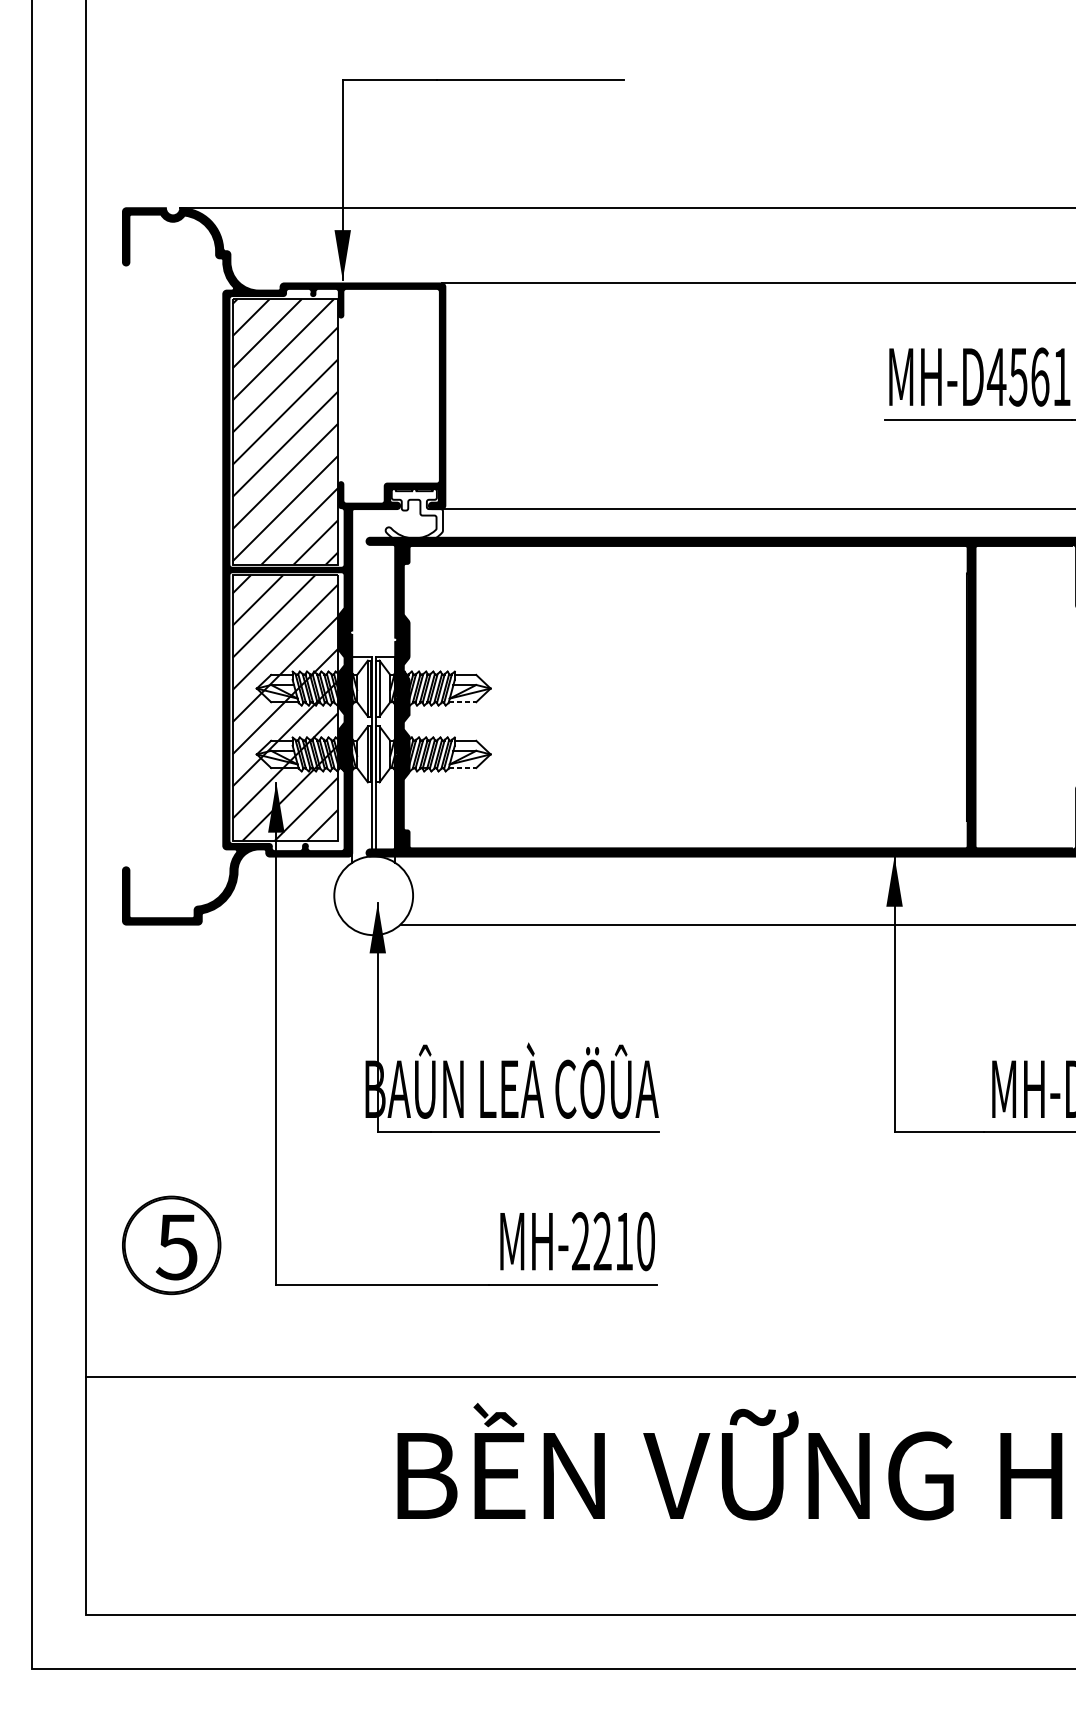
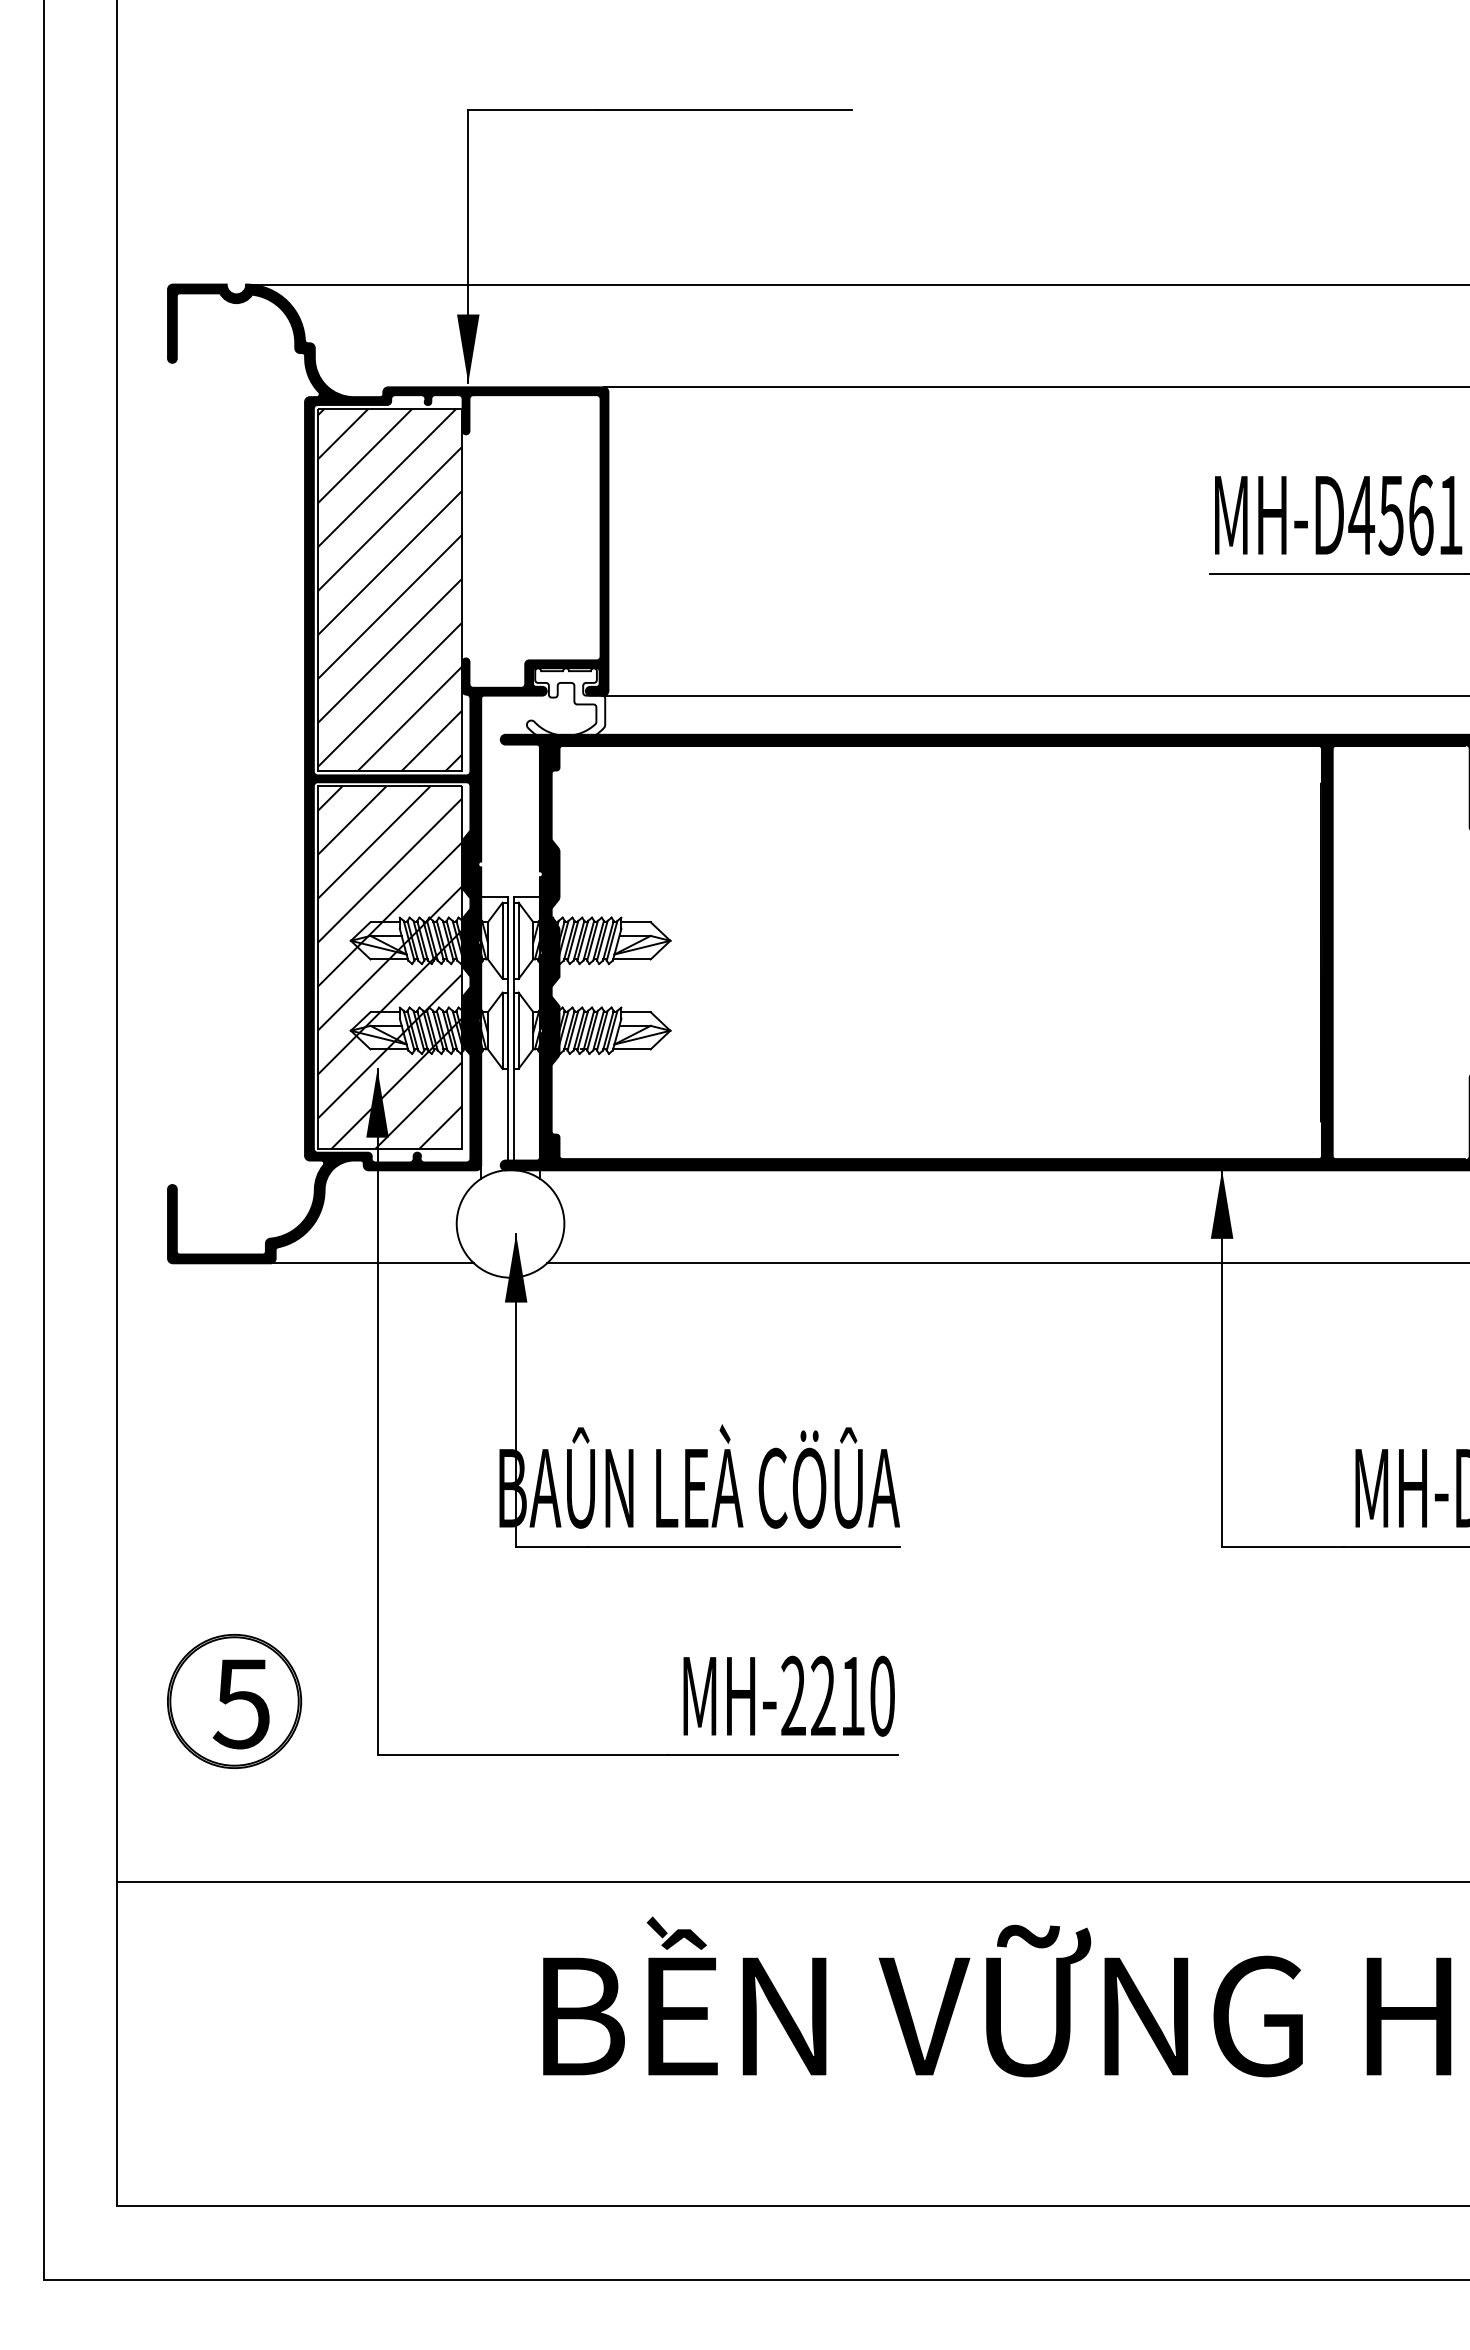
line: (462, 702) -> (631, 959), dashed -> solid
line: (462, 768) -> (631, 1049), dashed -> solid
line: (271, 924) -> (371, 1263), added

